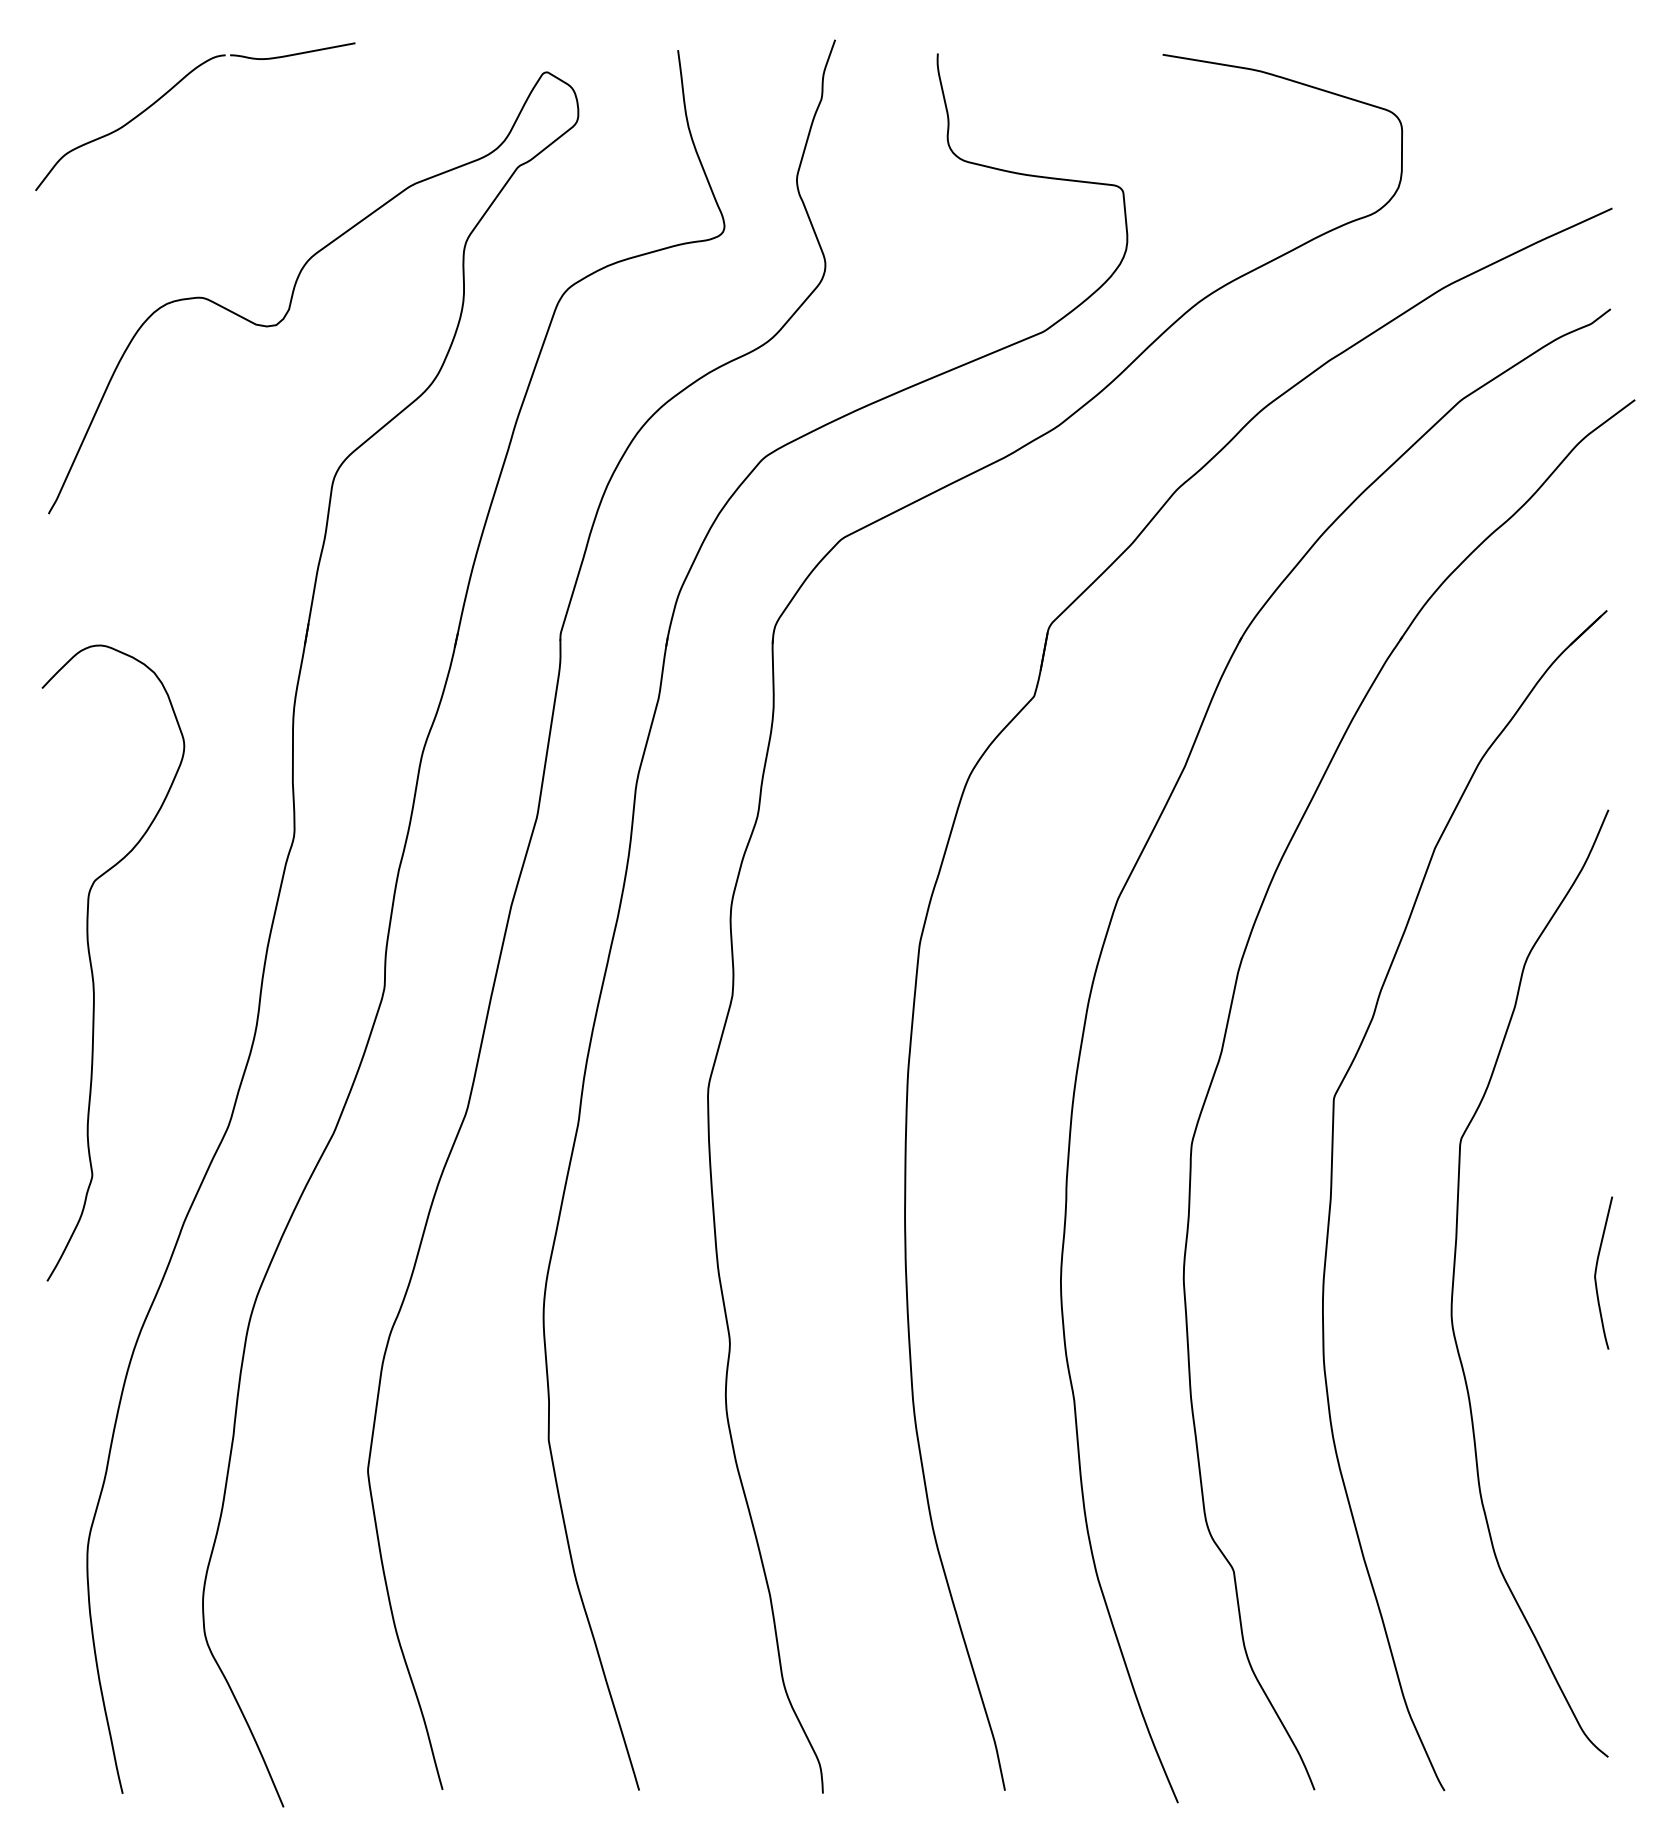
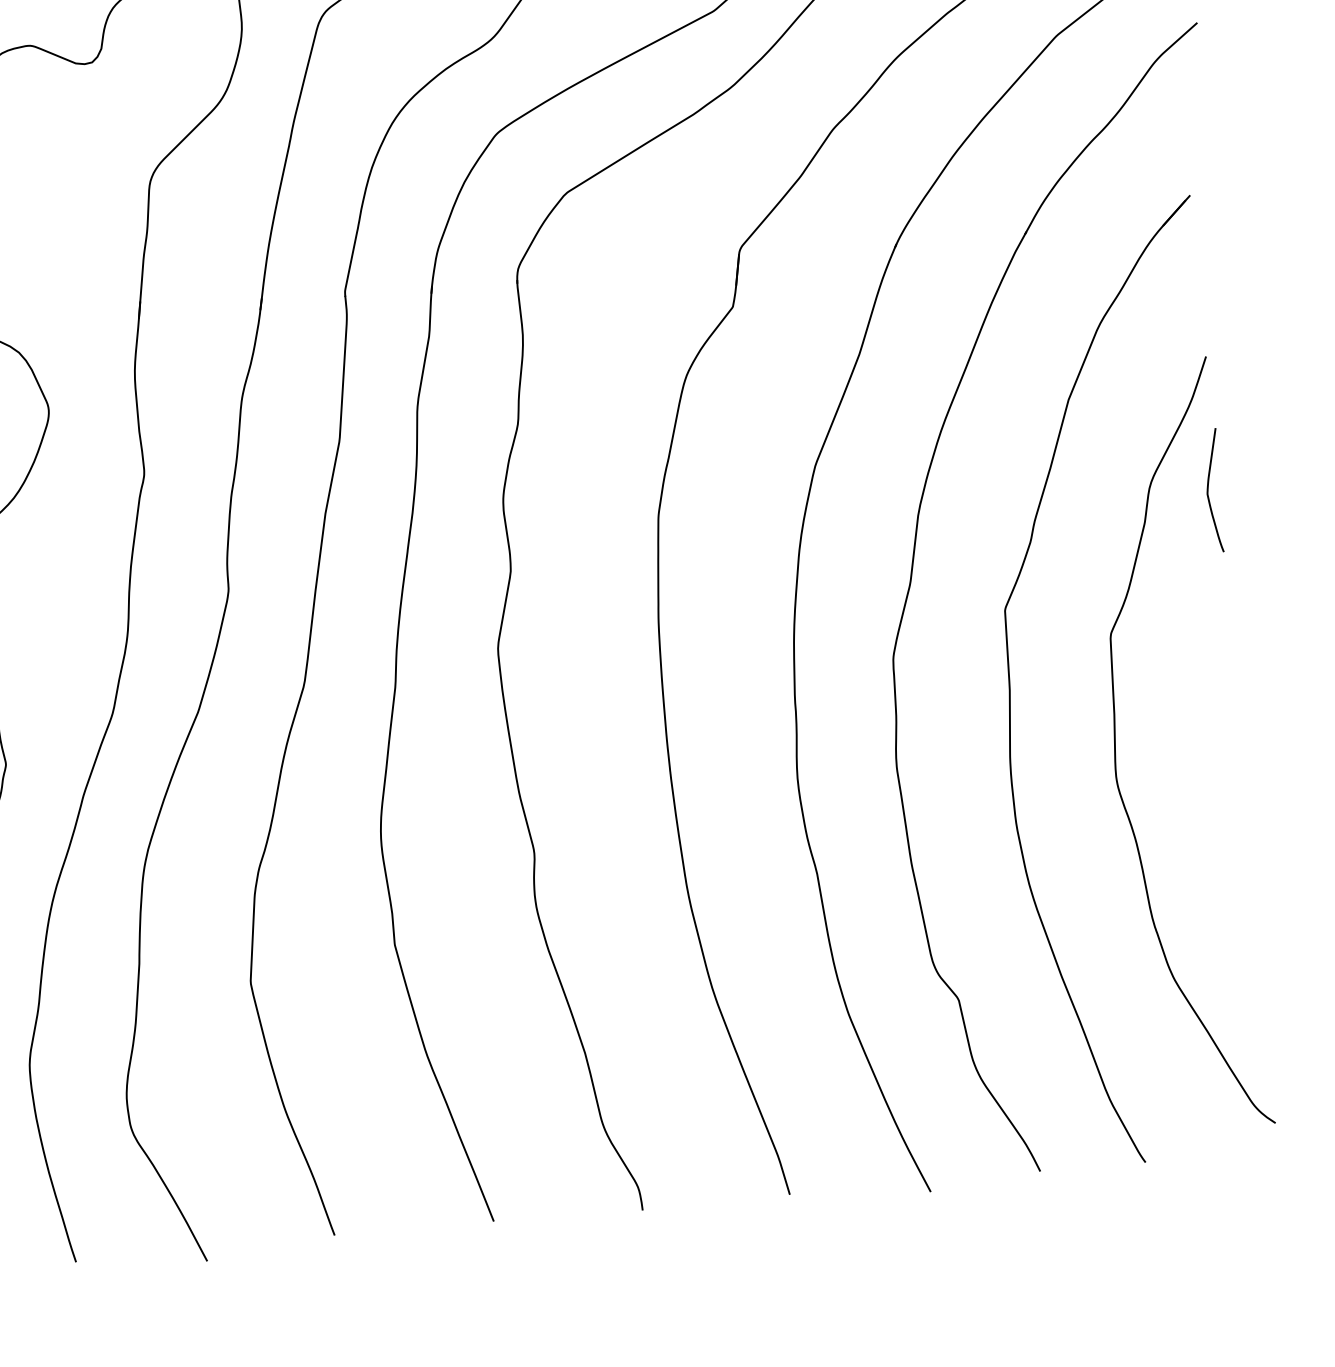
curve: (1596, 1272) -> (1208, 490), moved

